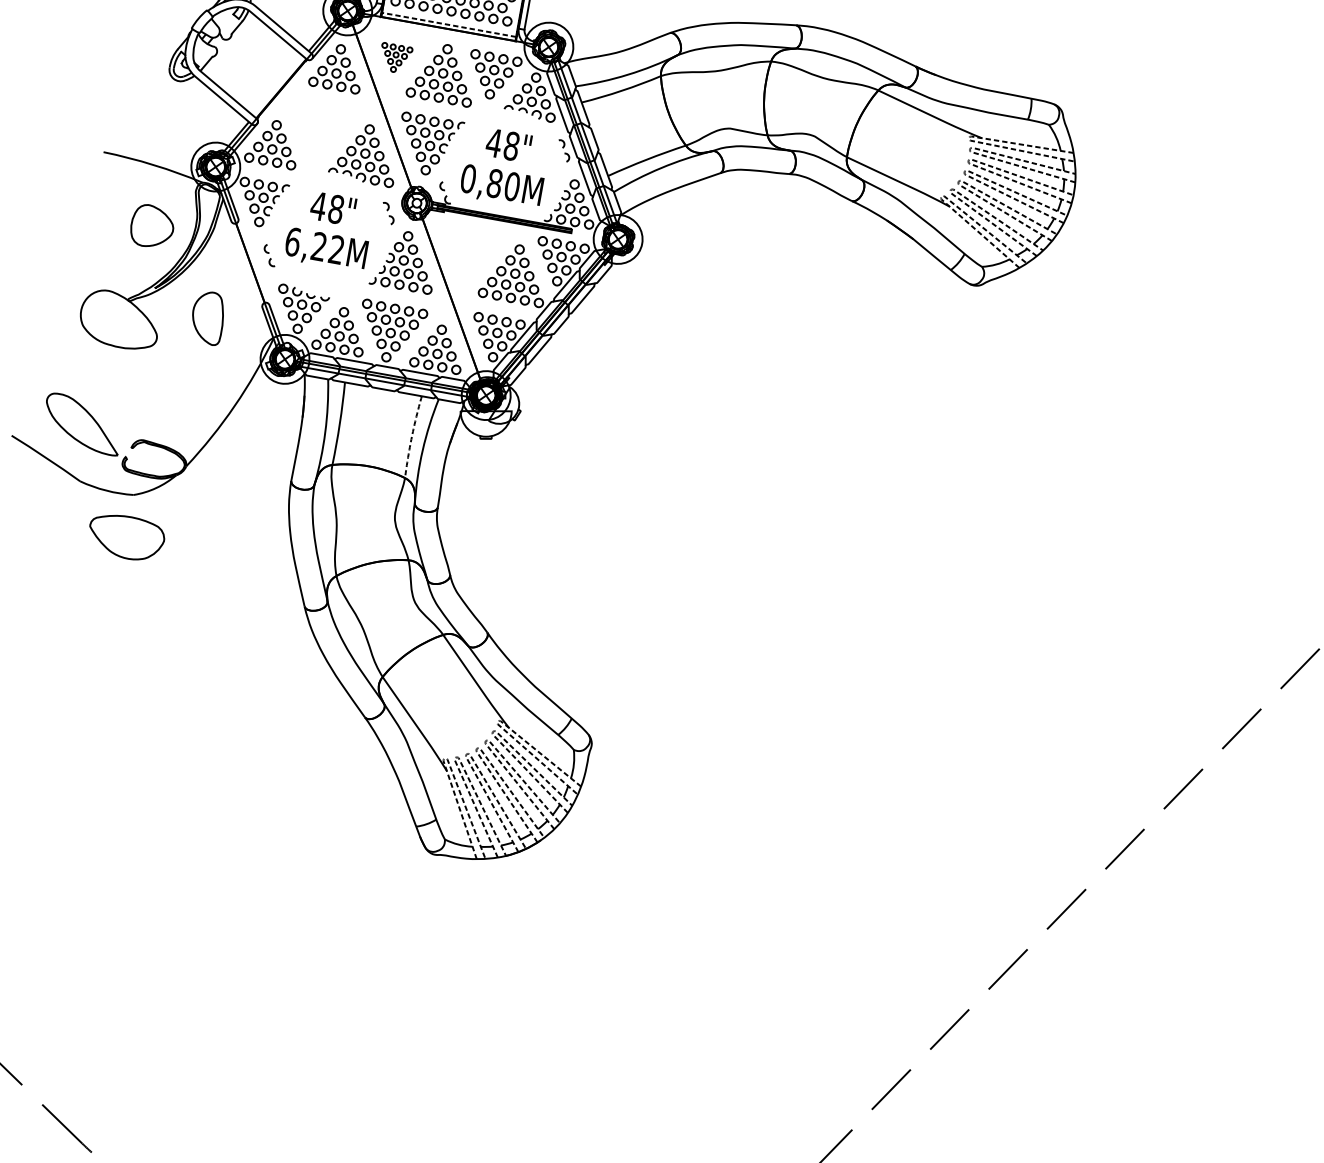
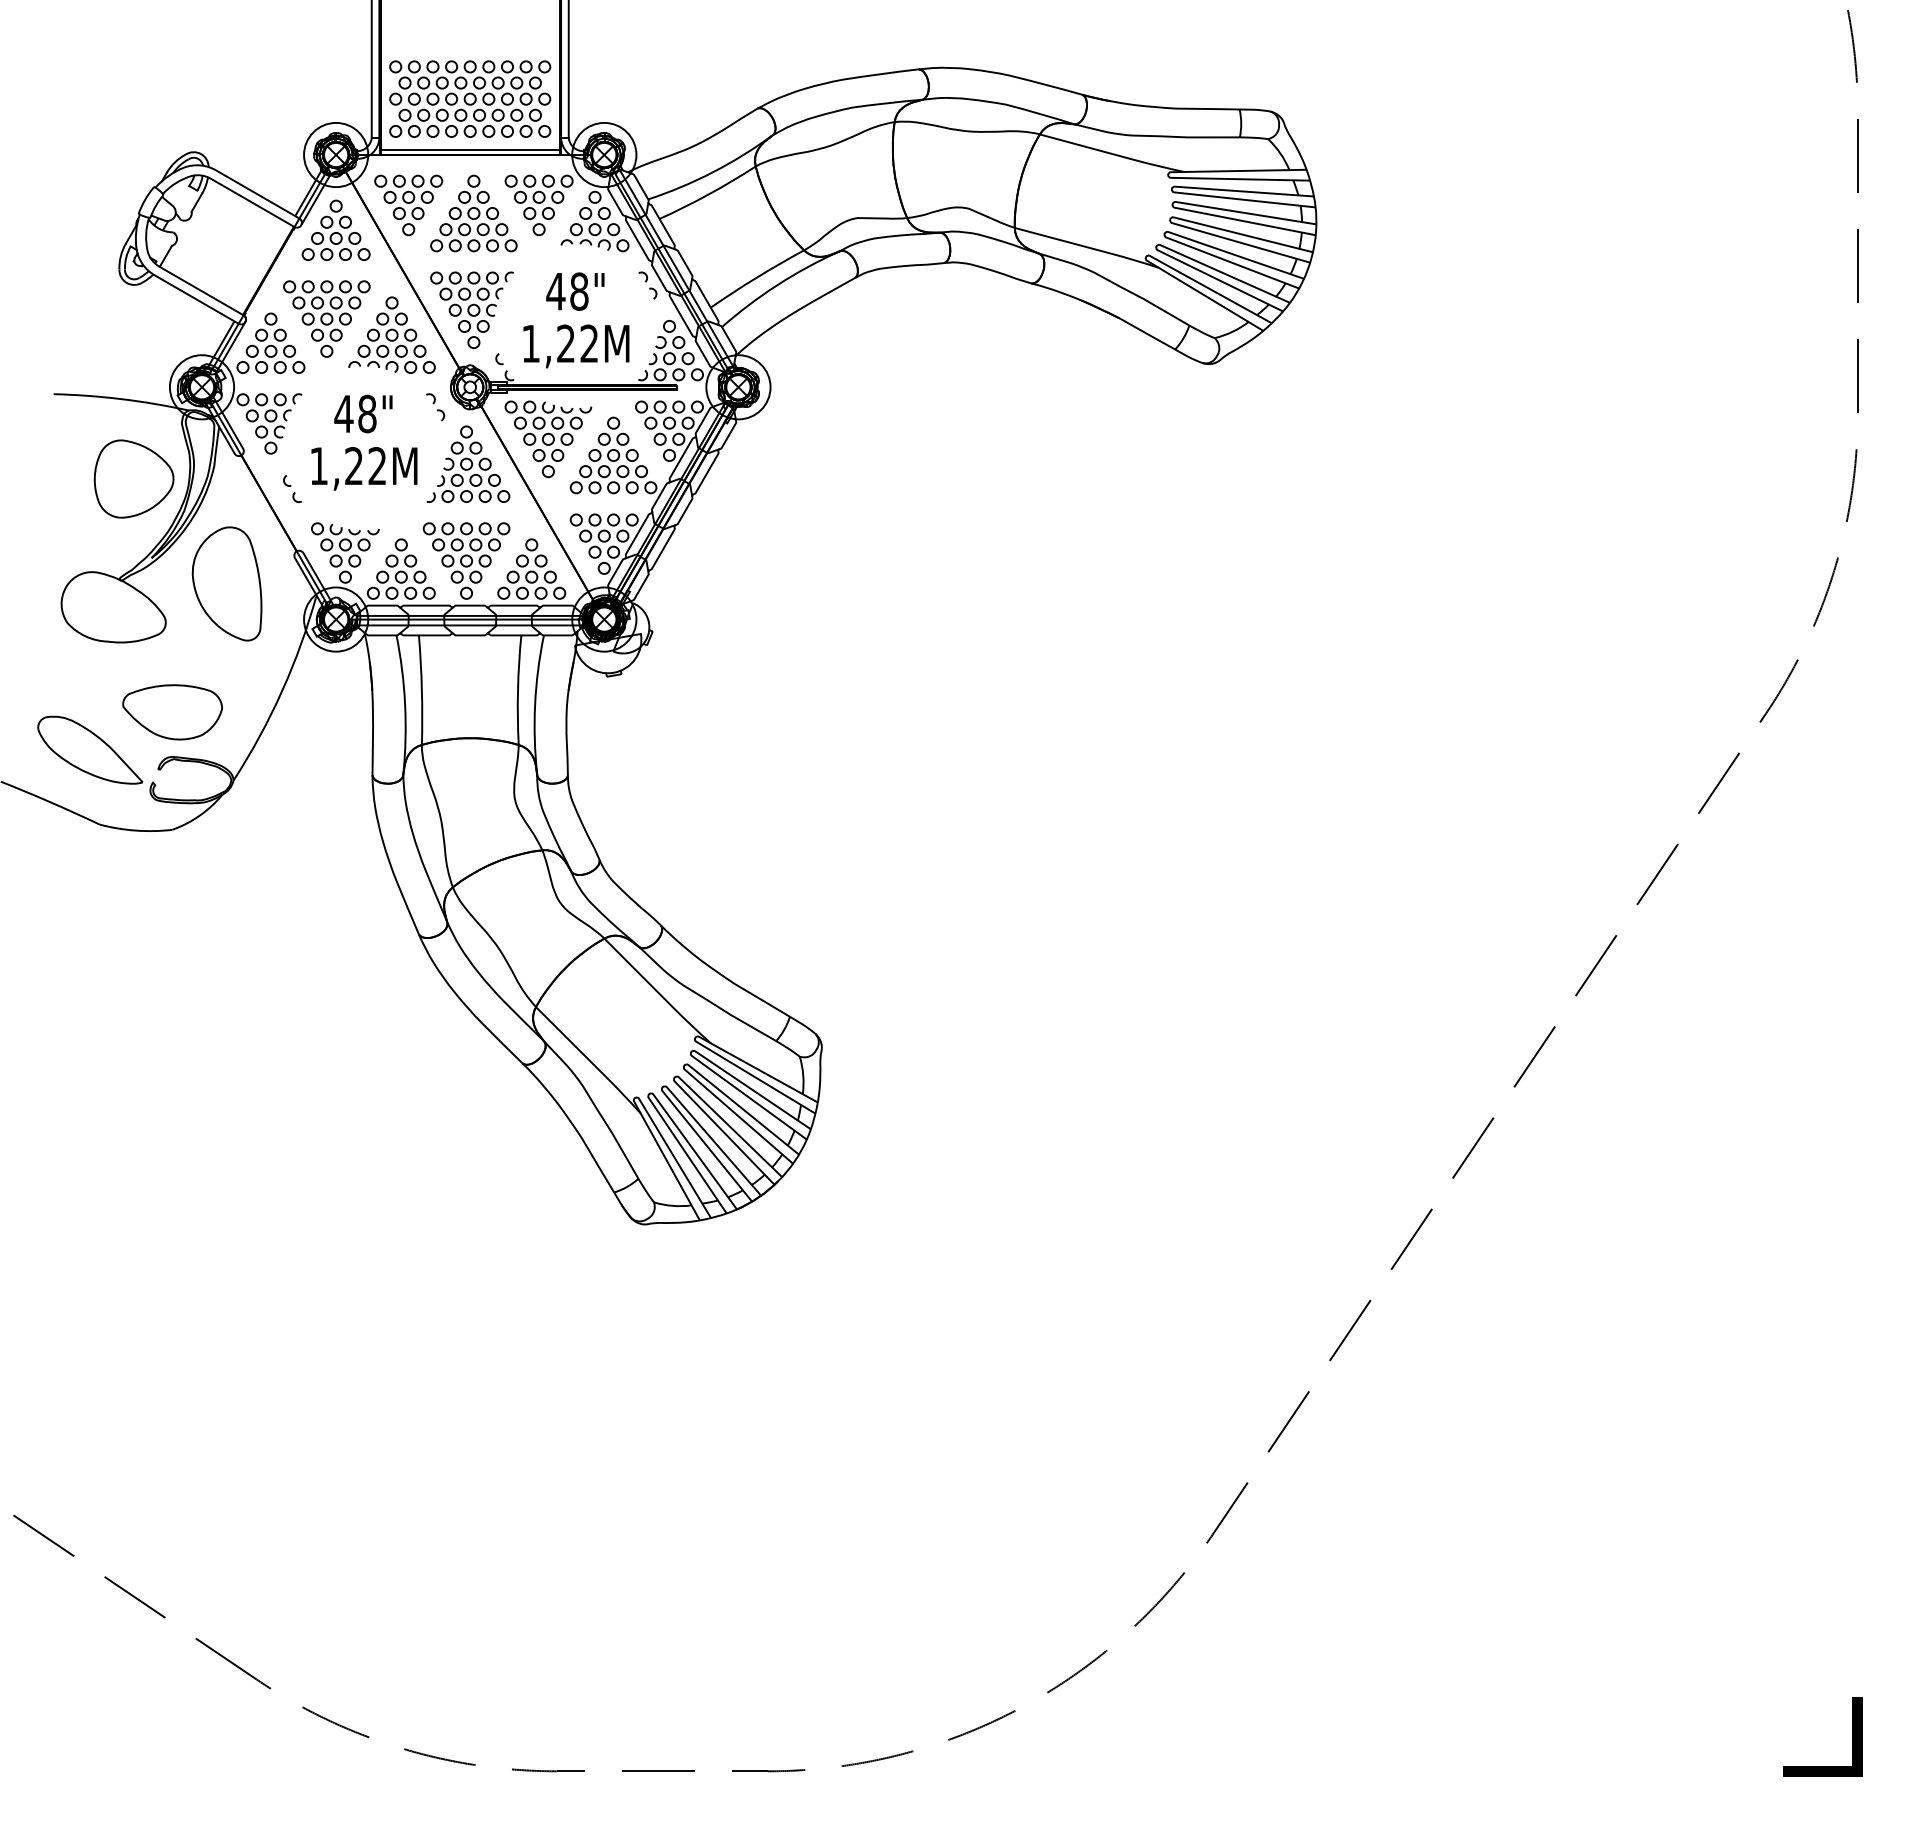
line: (448, 24) -> (469, 149), dashed -> solid
part: (395, 58) -> (408, 205), size x1.67
part: (318, 132) -> (326, 318), added
line: (969, 138) -> (1168, 175), dashed -> solid
line: (969, 149) -> (1171, 189), dashed -> solid
line: (968, 160) -> (1172, 204), dashed -> solid
line: (964, 171) -> (1170, 219), dashed -> solid
line: (958, 181) -> (1164, 233), dashed -> solid
text: (489, 182) -> (559, 343), 0,80M -> 1,22M
line: (950, 190) -> (1156, 246), dashed -> solid
line: (941, 196) -> (1146, 256), dashed -> solid
part: (152, 226) -> (133, 478), size x1.43
text: (293, 242) -> (319, 466), 6,22M -> 1,22M
part: (468, 252) -> (548, 439), added
part: (207, 317) -> (226, 583), size x1.67
line: (411, 437) -> (517, 690), dashed -> solid
part: (126, 537) -> (172, 712), moved
line: (497, 721) -> (694, 1038), dashed -> solid
line: (493, 732) -> (691, 1052), dashed -> solid
line: (486, 740) -> (684, 1065), dashed -> solid
line: (477, 748) -> (674, 1077), dashed -> solid
line: (466, 754) -> (662, 1087), dashed -> solid
line: (456, 757) -> (649, 1093), dashed -> solid
line: (445, 758) -> (636, 1097), dashed -> solid

